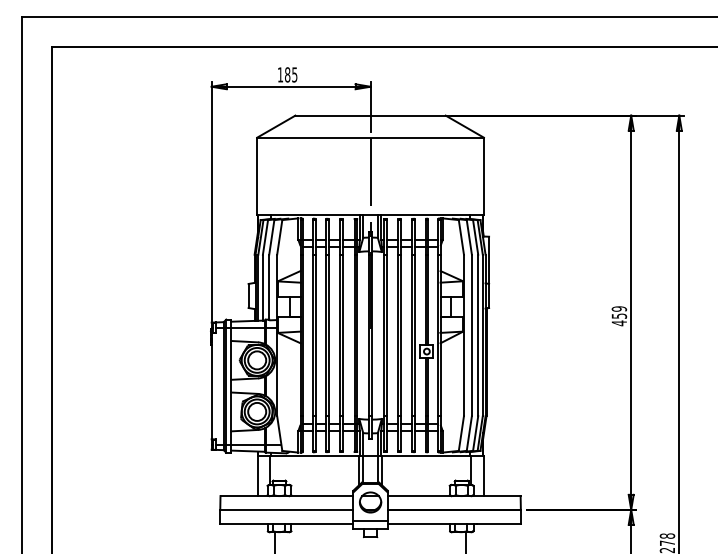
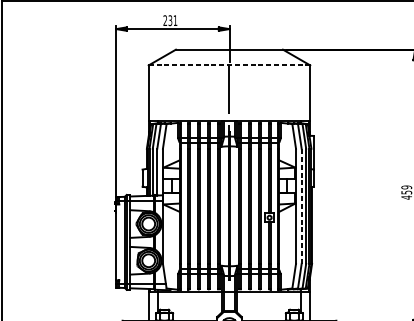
text: (287, 74) -> (170, 20), 185 -> 231
line: (371, 137) -> (230, 65), solid -> dashed
line: (471, 335) -> (301, 206), solid -> dashed

